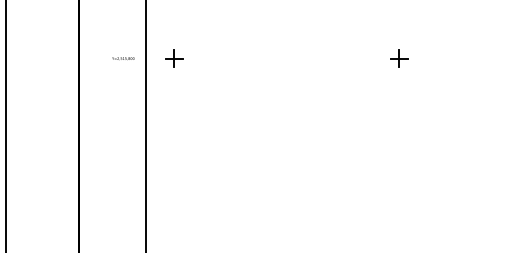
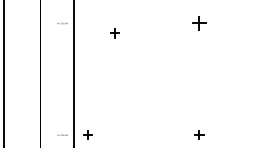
part: (174, 58) -> (114, 33), moved
part: (399, 58) -> (199, 23), size x1.6

